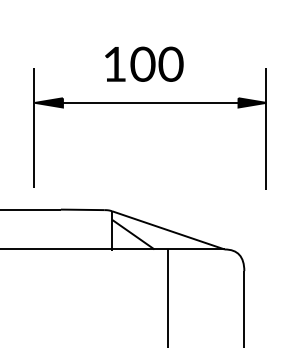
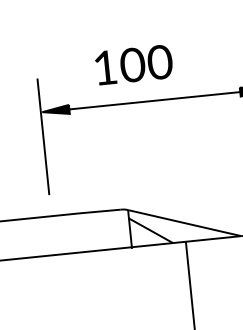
text: (144, 63) -> (134, 64), moved

